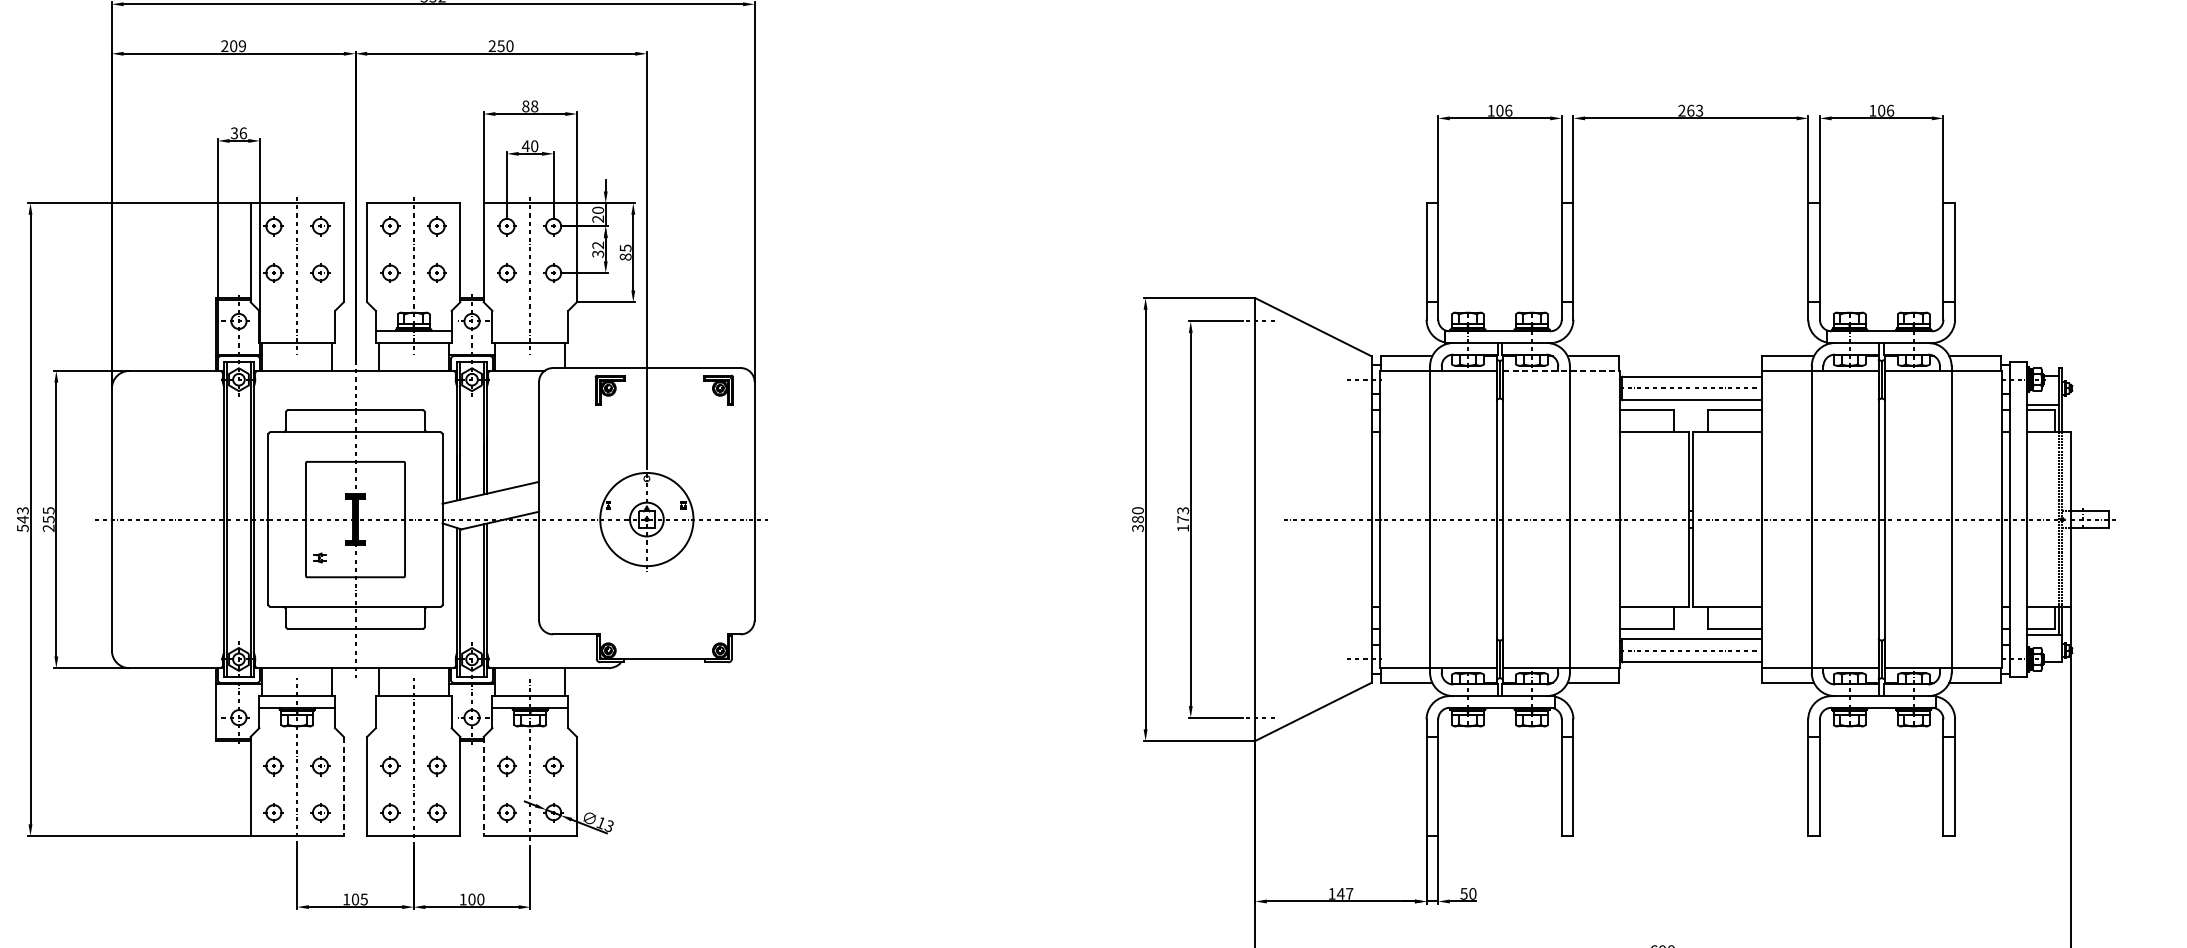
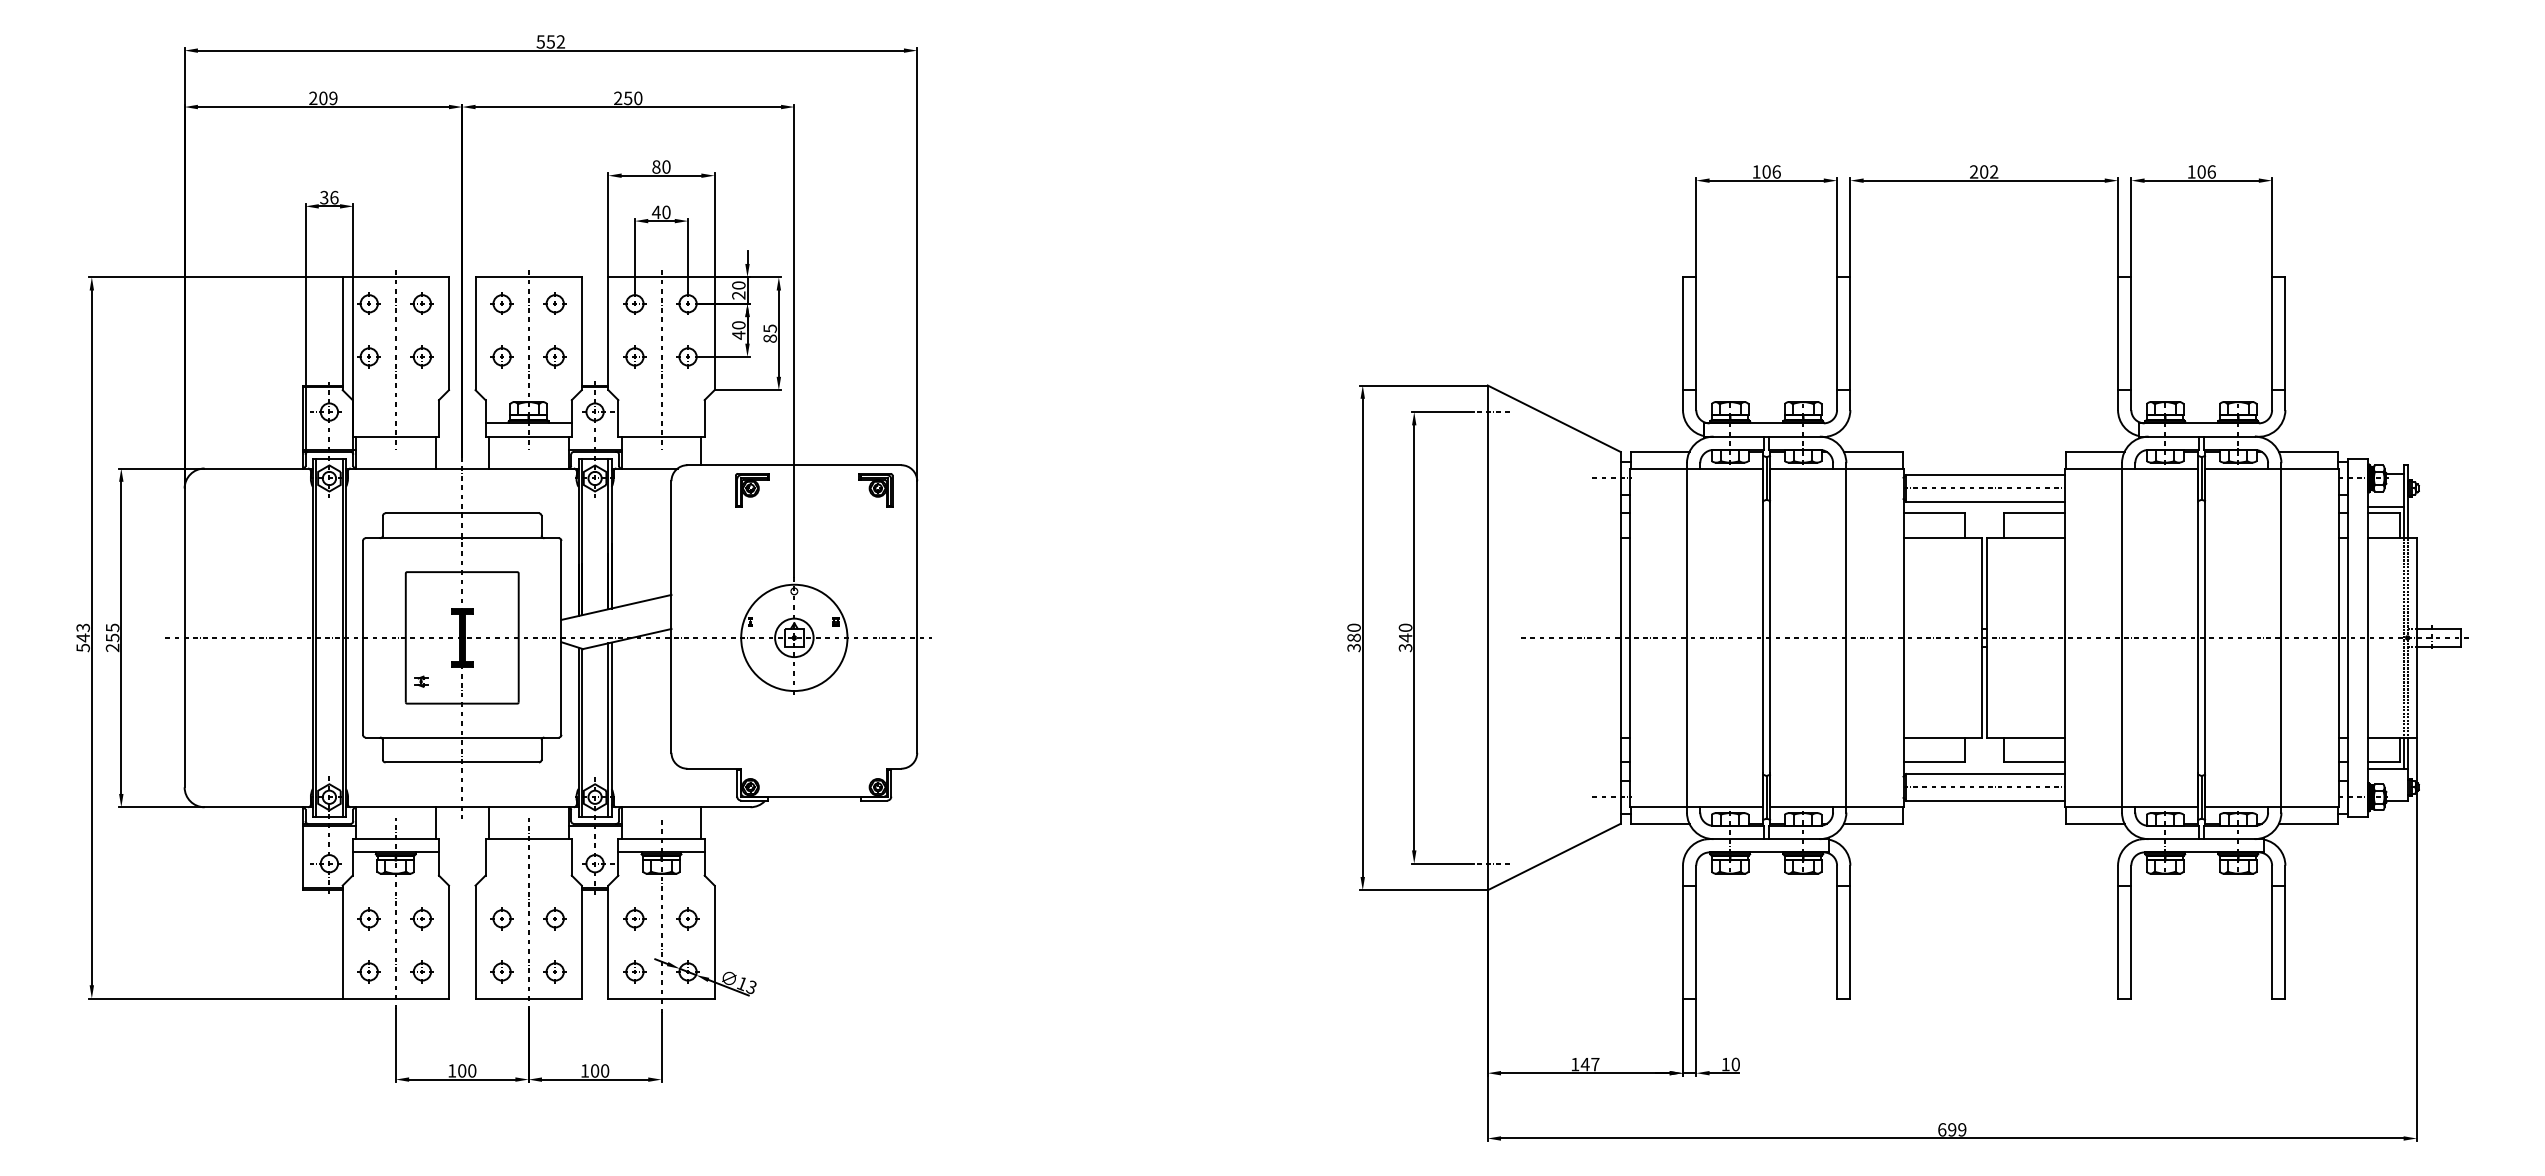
text: (534, 105) -> (666, 166), 88 -> 80
text: (1695, 110) -> (1989, 171), 263 -> 202
text: (597, 249) -> (738, 330), 32 -> 40
line: (1561, 370) -> (1836, 468), dashed -> solid
text: (1183, 519) -> (1405, 637), 173 -> 340
line: (343, 786) -> (448, 942), dashed -> solid
line: (483, 786) -> (608, 942), dashed -> solid
text: (1463, 893) -> (1725, 1064), 50 -> 10
text: (364, 899) -> (472, 1070), 105 -> 100

